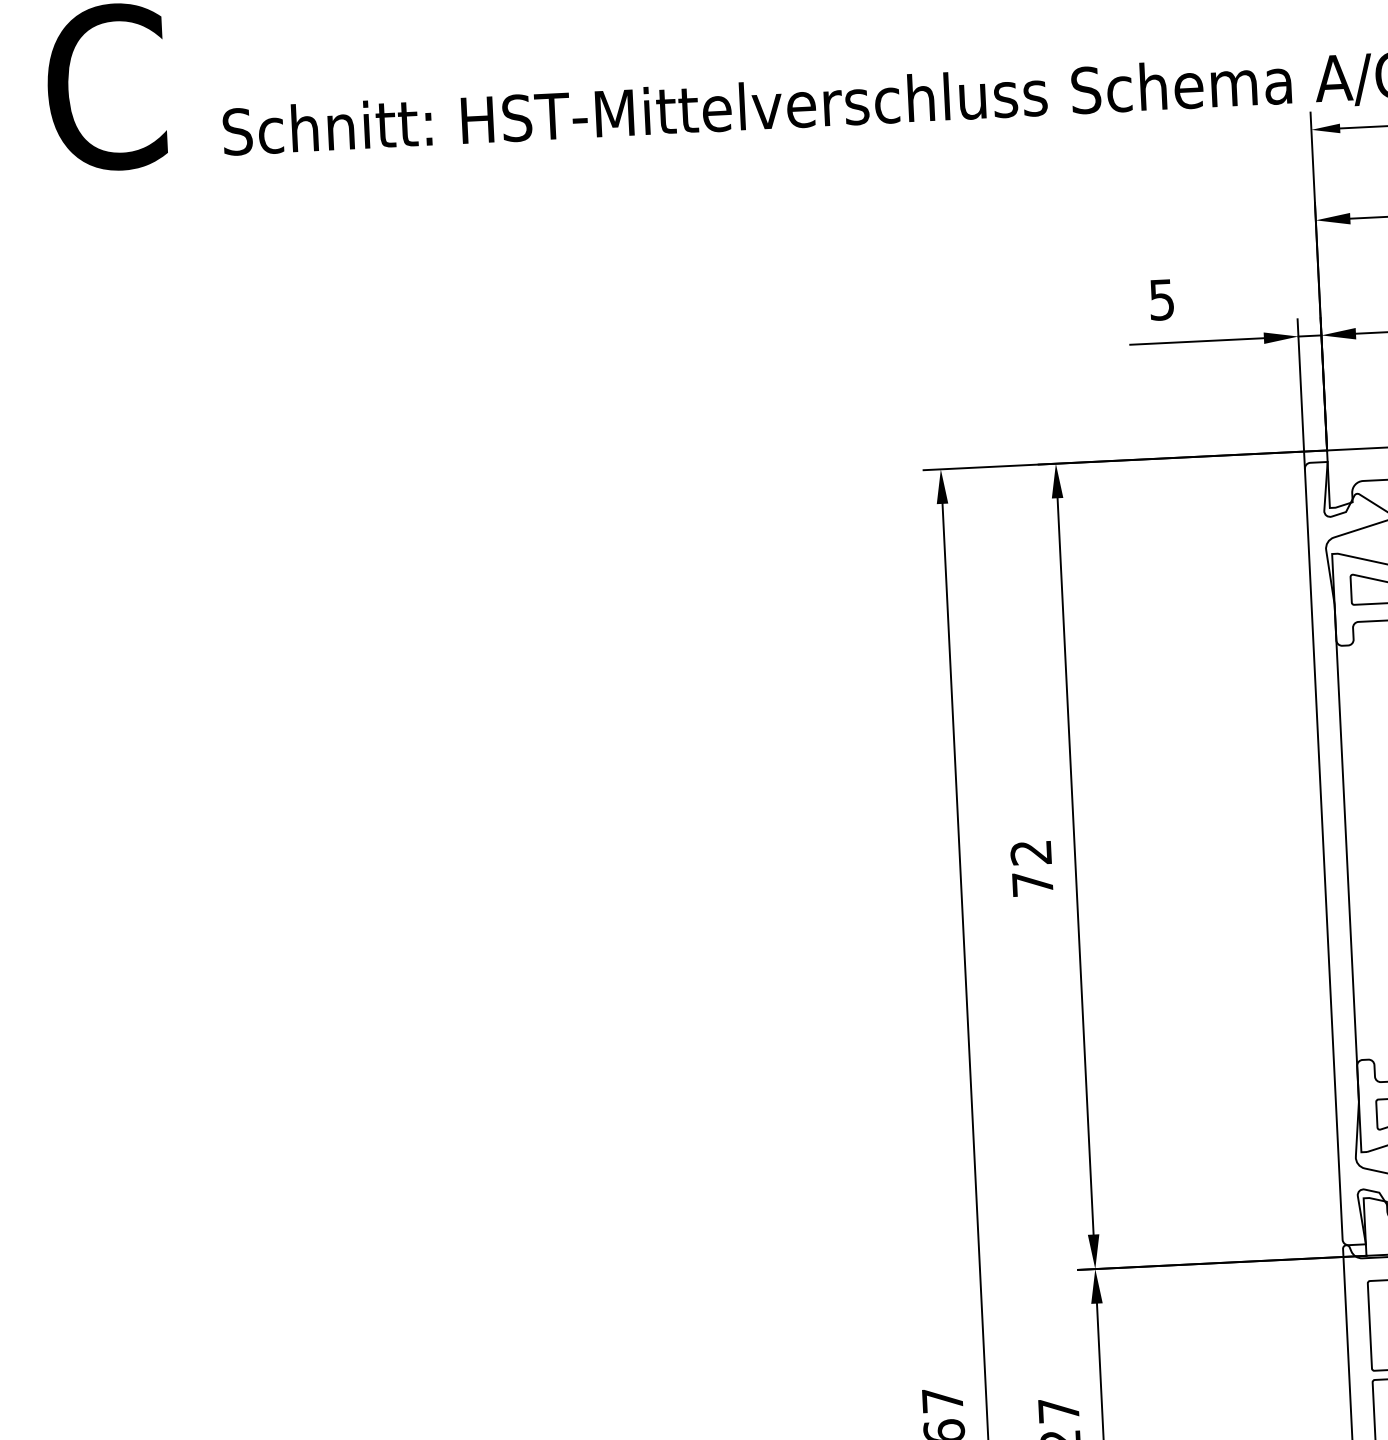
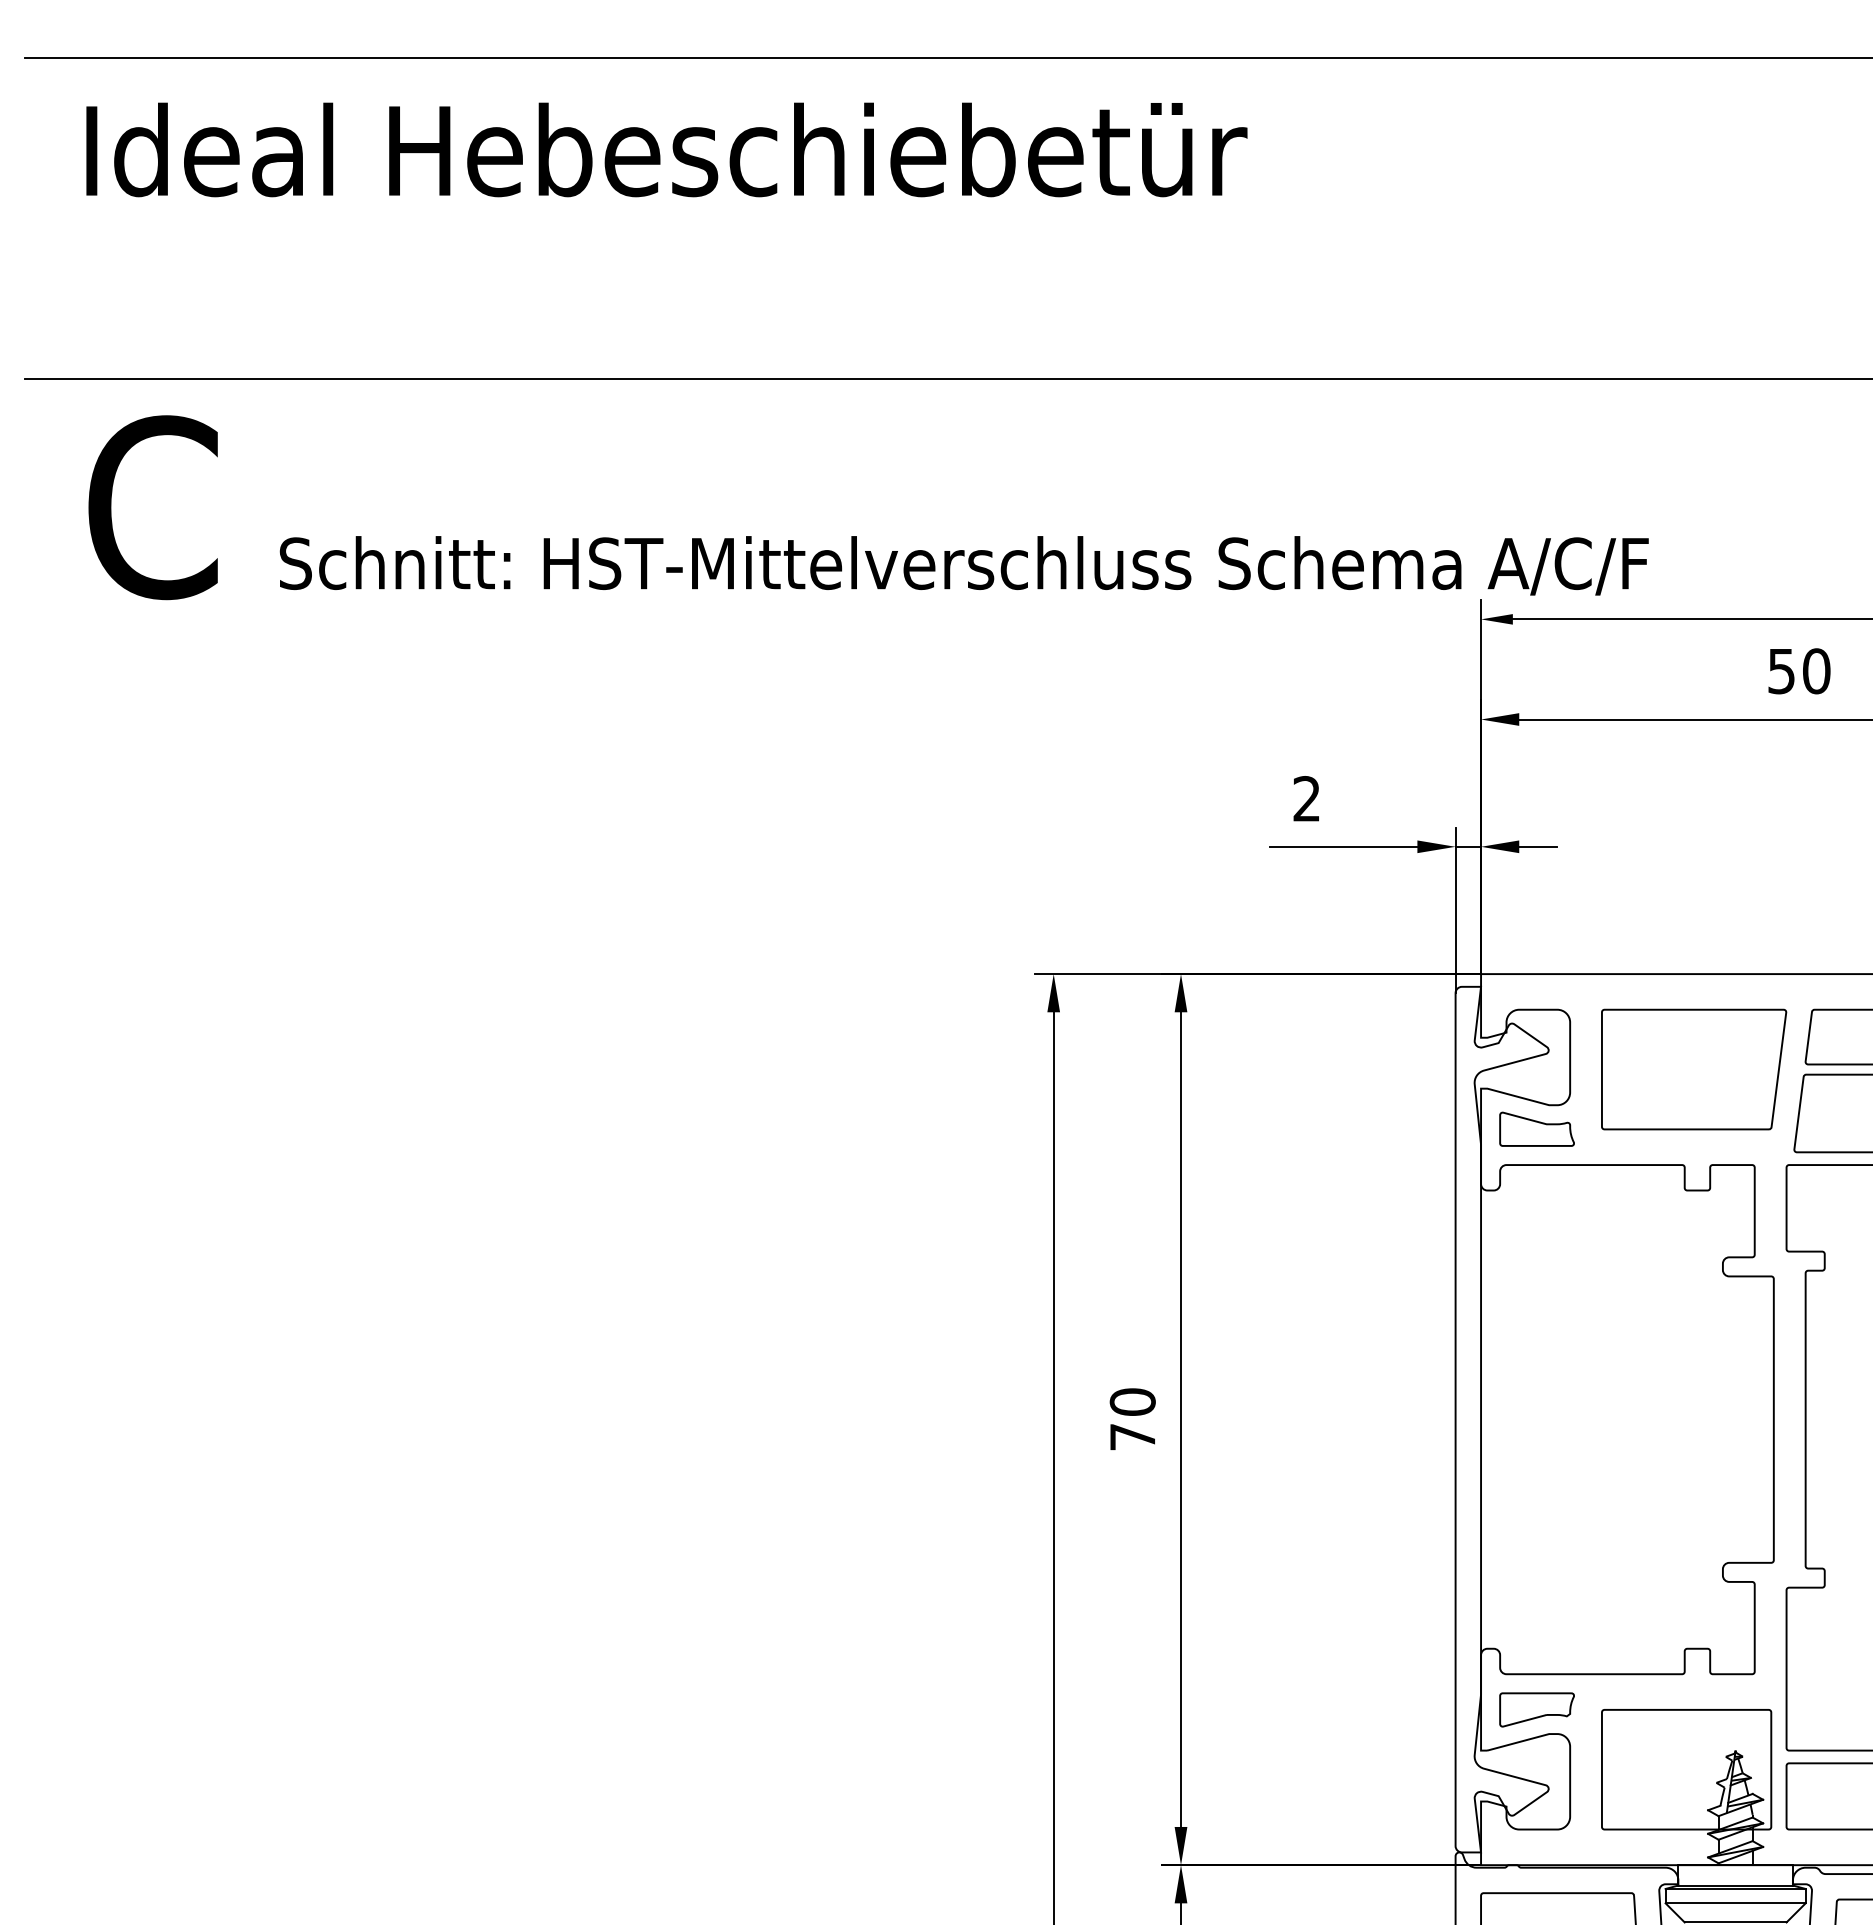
text: (1161, 300) -> (1306, 799), 5 -> 2
text: (1030, 852) -> (1132, 1401), 72 -> 70

